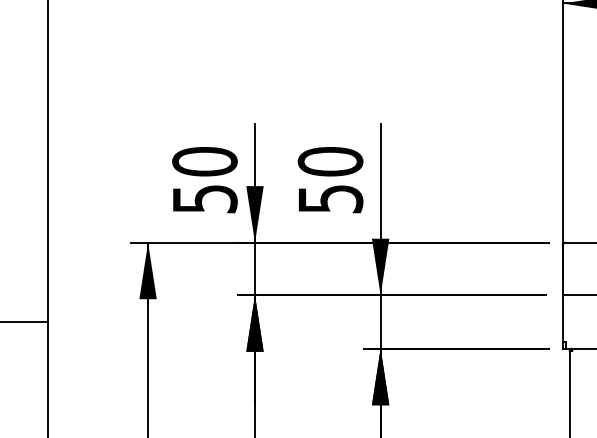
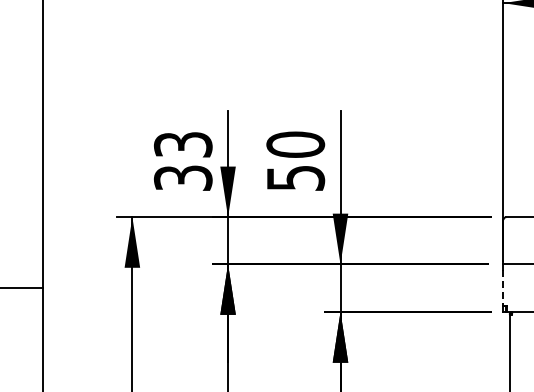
text: (204, 179) -> (182, 160), 50 -> 33
line: (562, 322) -> (503, 288), solid -> dashed

